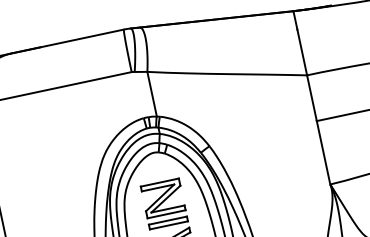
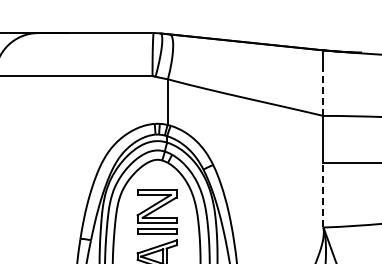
line: (302, 52) -> (323, 92), solid -> dashed
line: (323, 152) -> (323, 194), solid -> dashed

